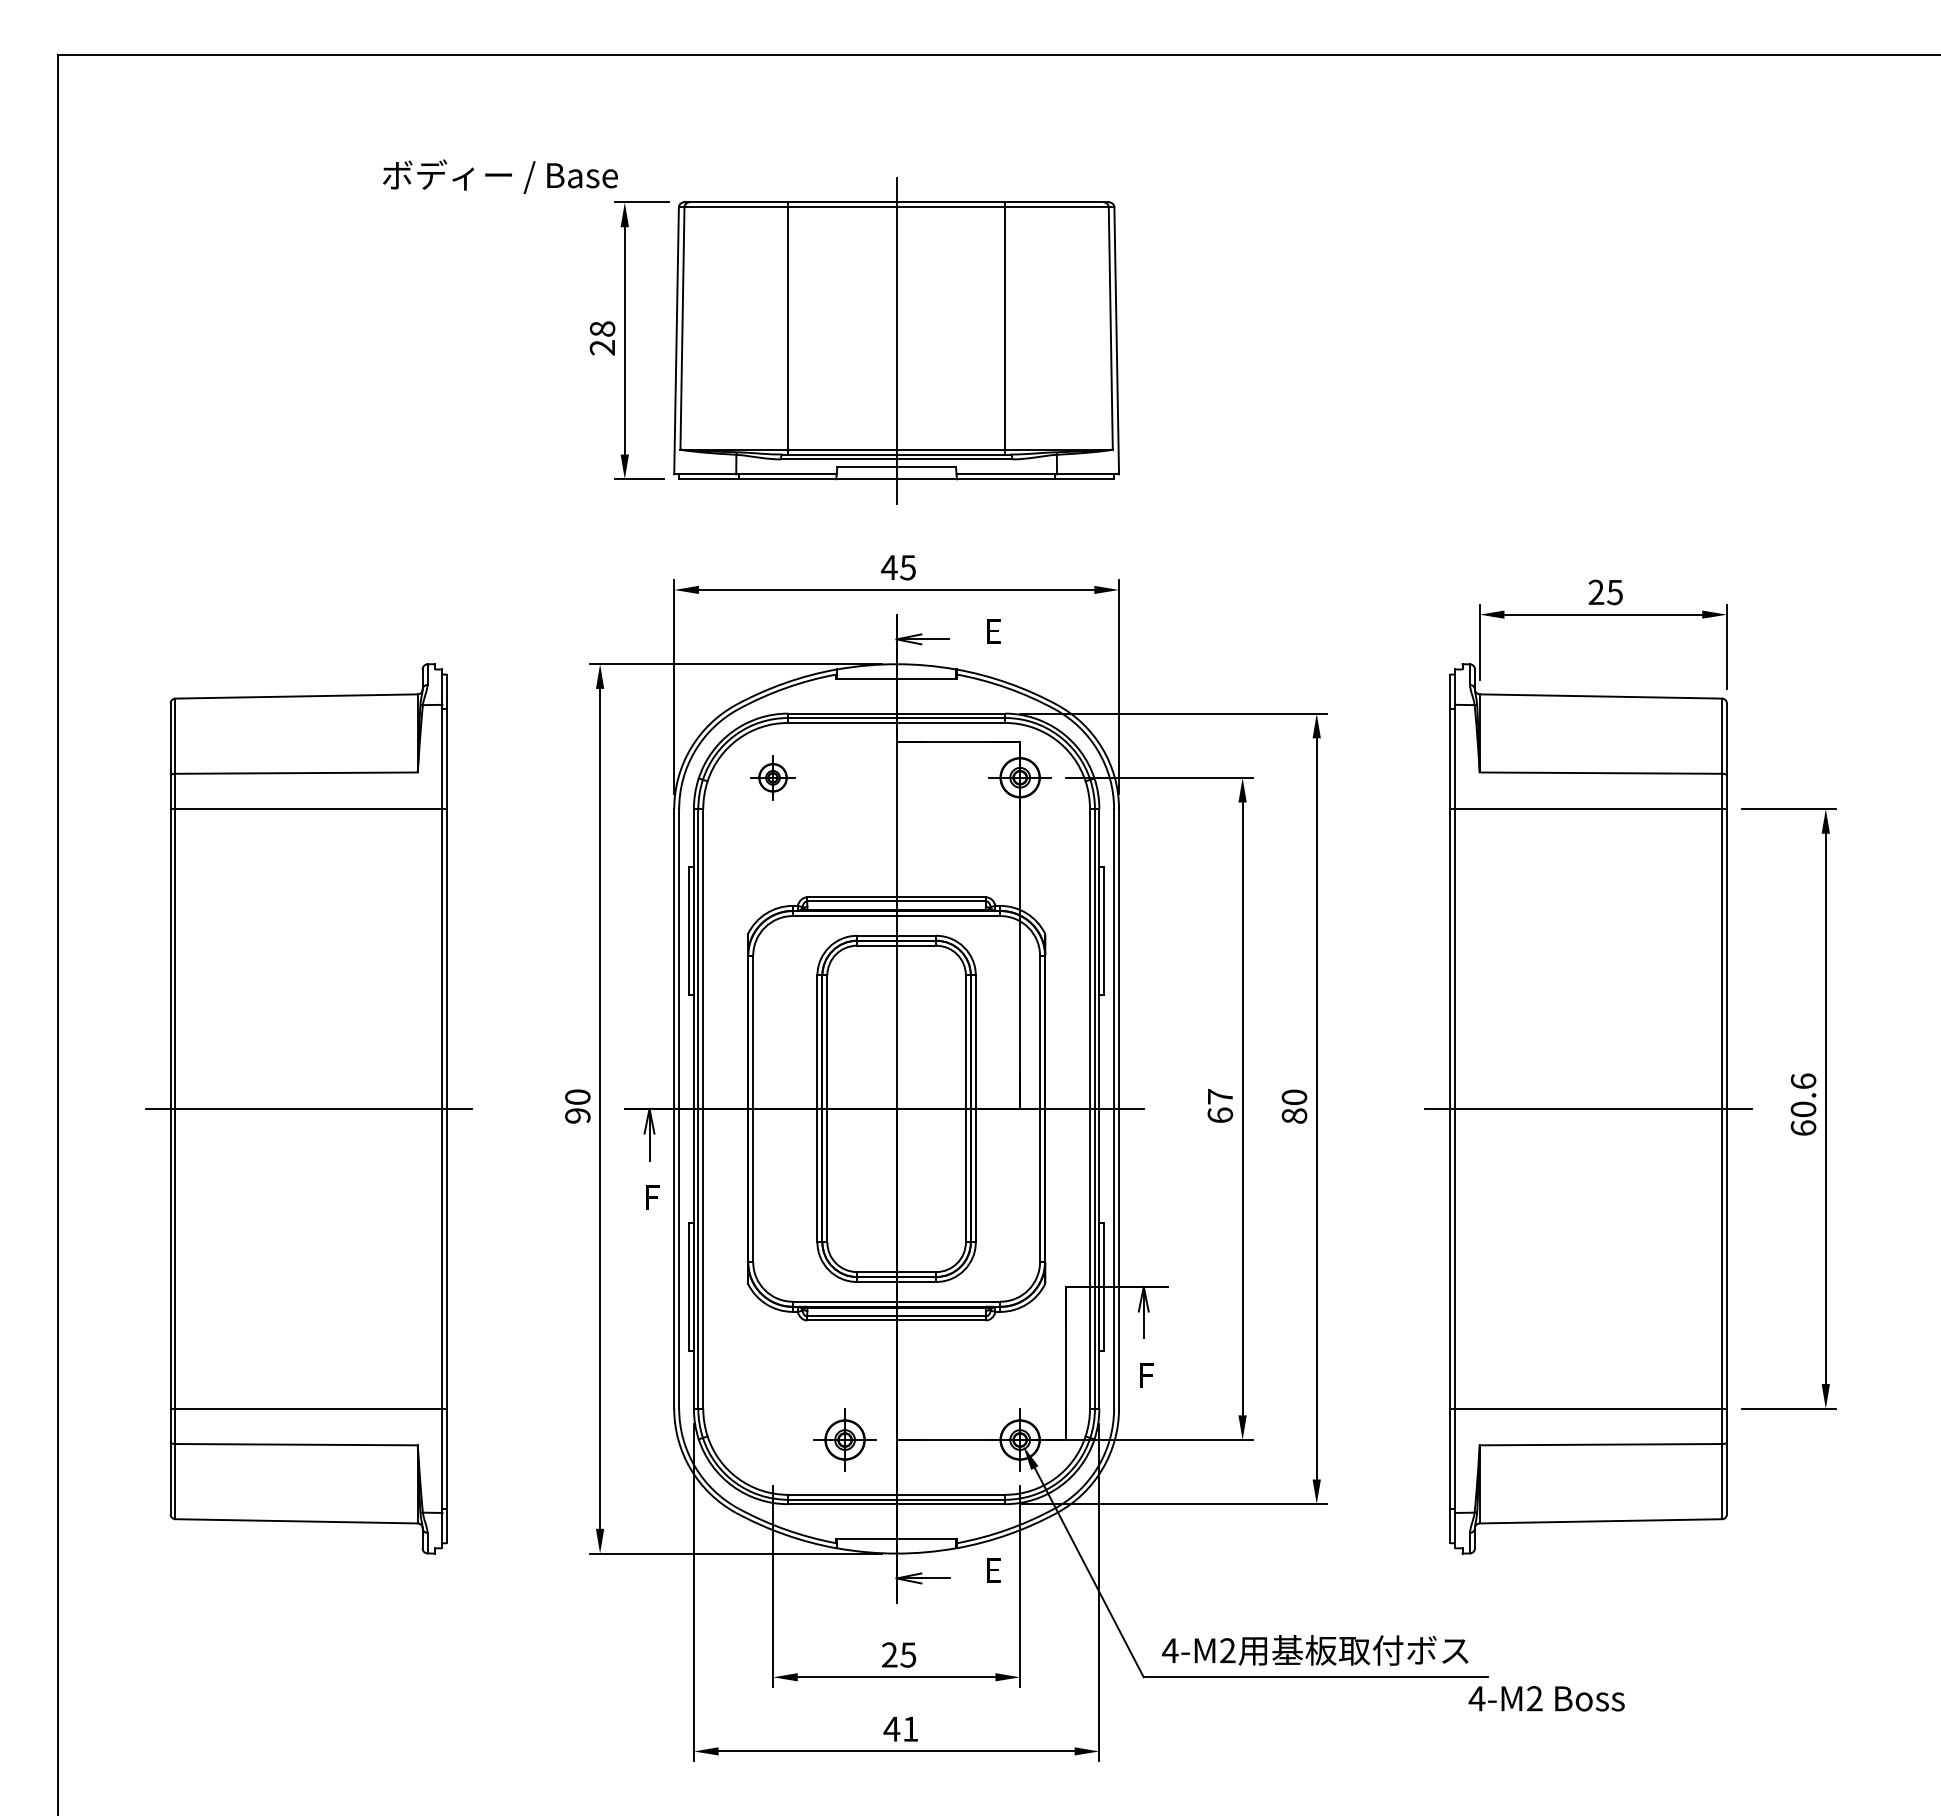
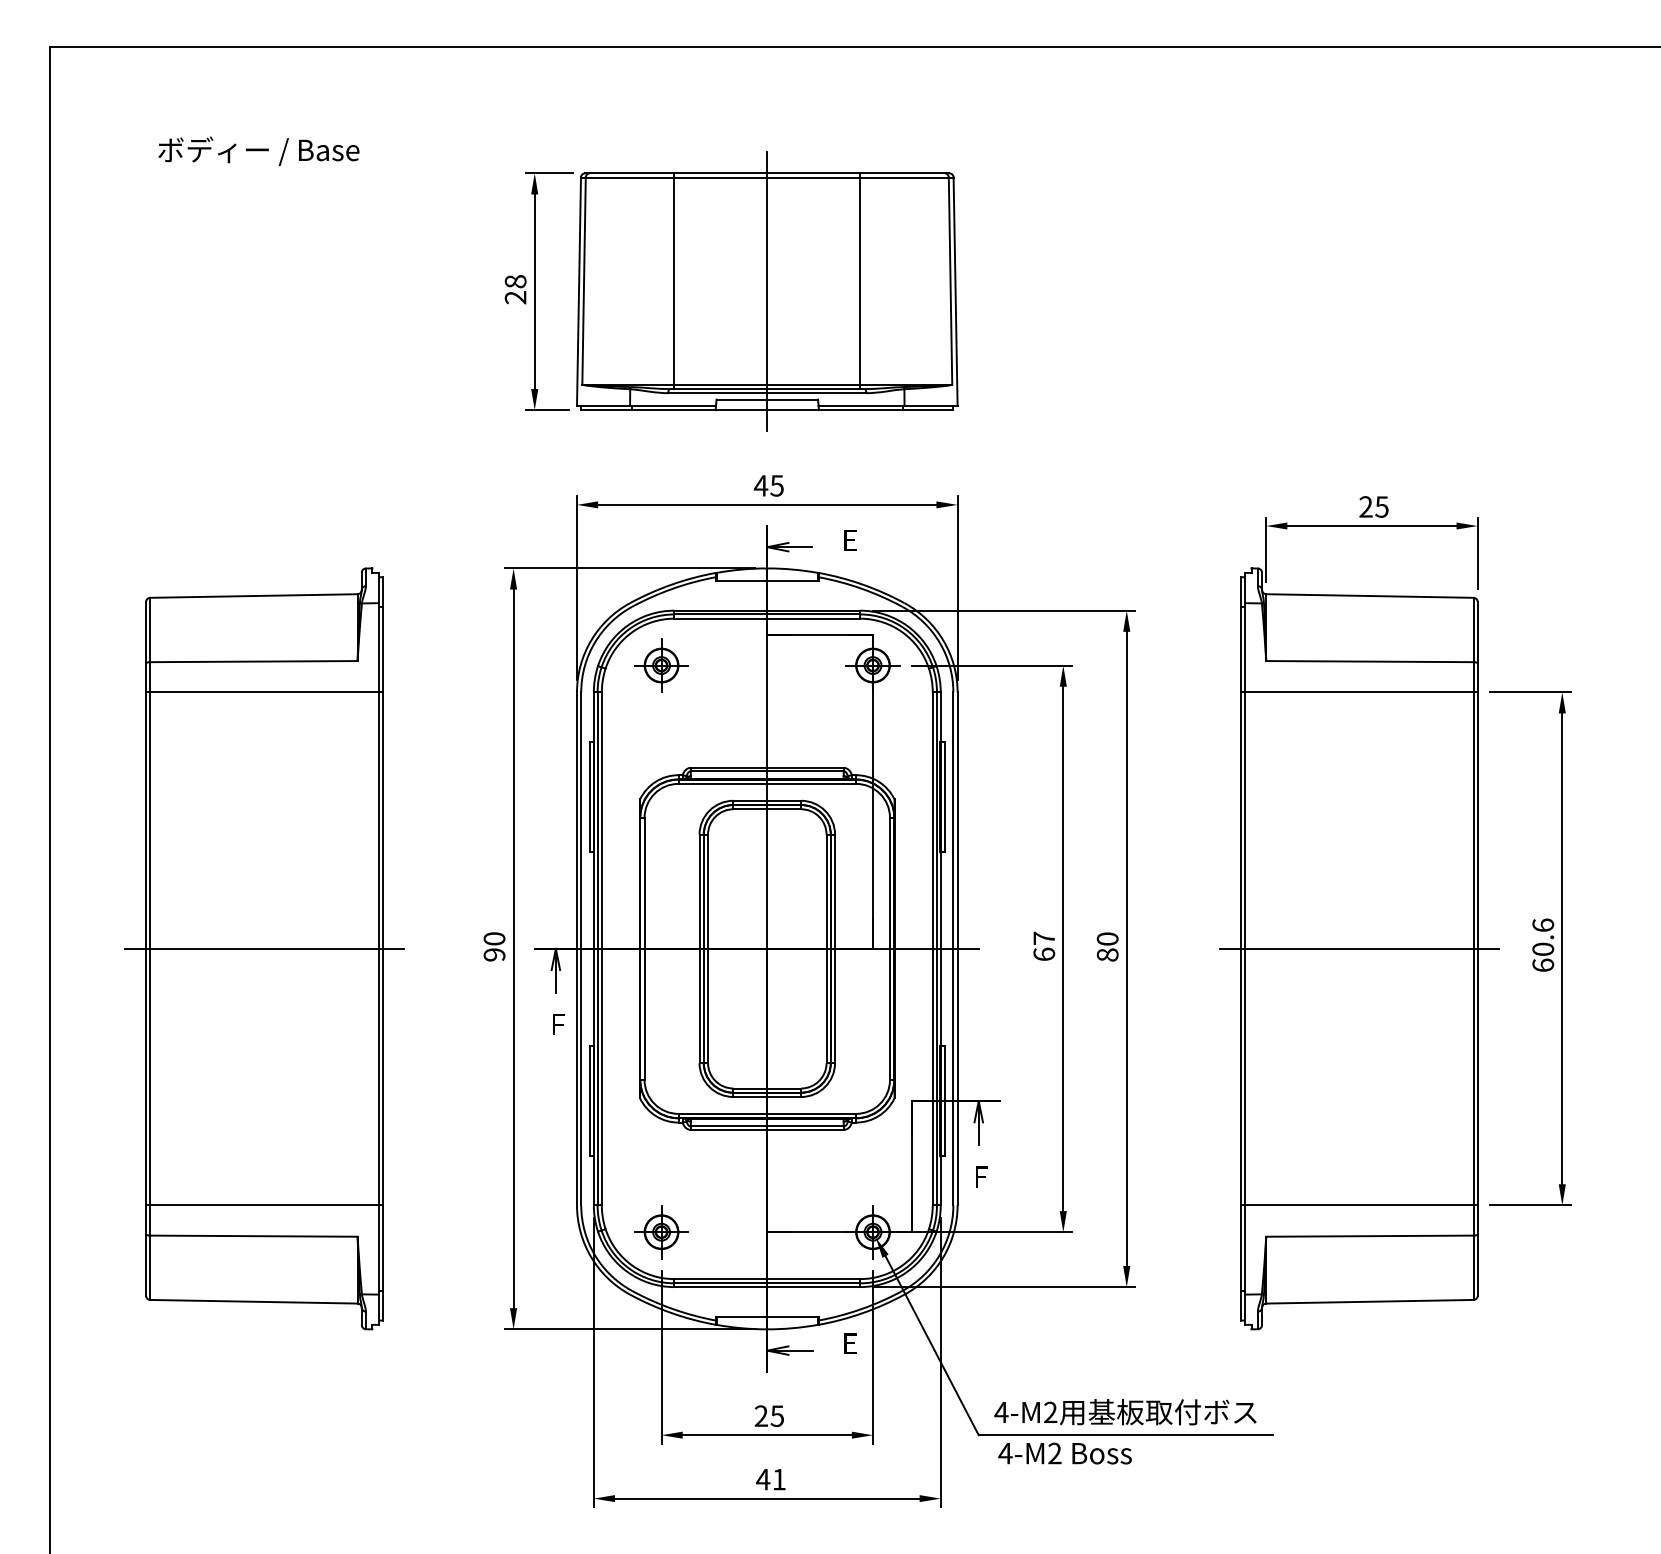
text: (500, 176) -> (258, 151), moved
part: (772, 777) -> (661, 665), size x1.43
part: (844, 1439) -> (661, 1231), moved
text: (1546, 1698) -> (1064, 1453), moved

